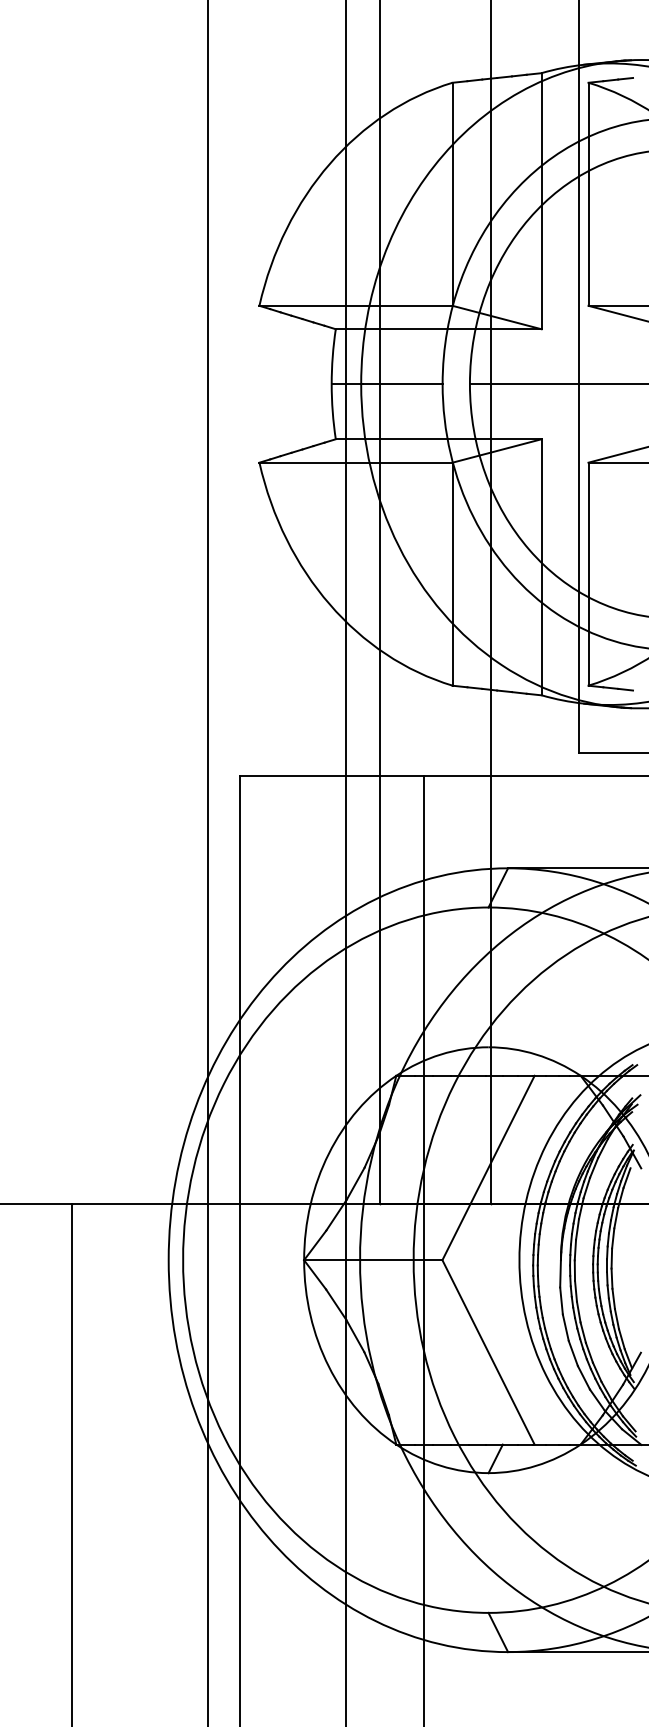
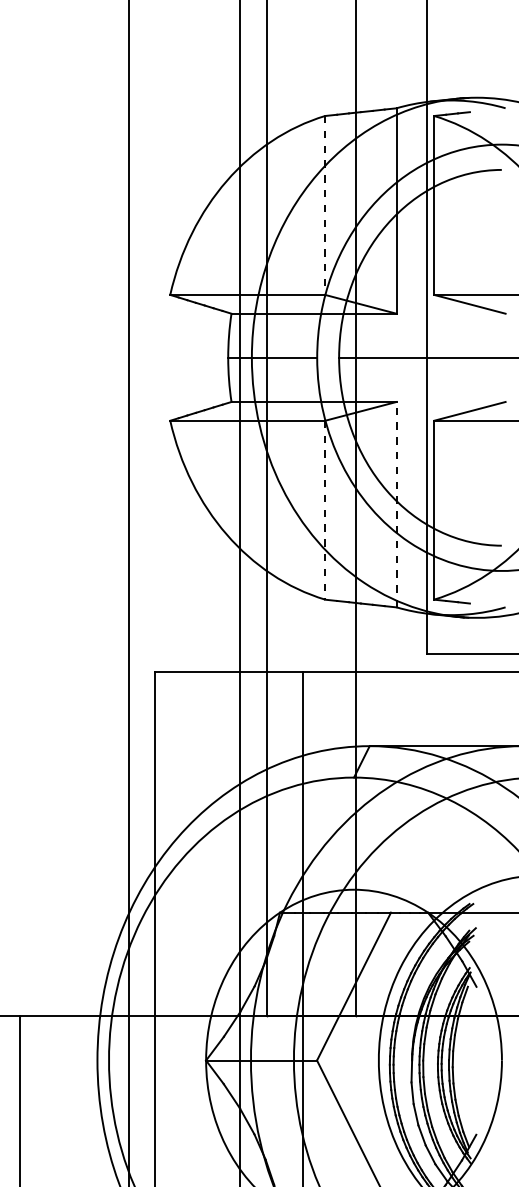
line: (452, 194) -> (325, 205), solid -> dashed
line: (541, 566) -> (396, 504), solid -> dashed
line: (452, 574) -> (325, 510), solid -> dashed

